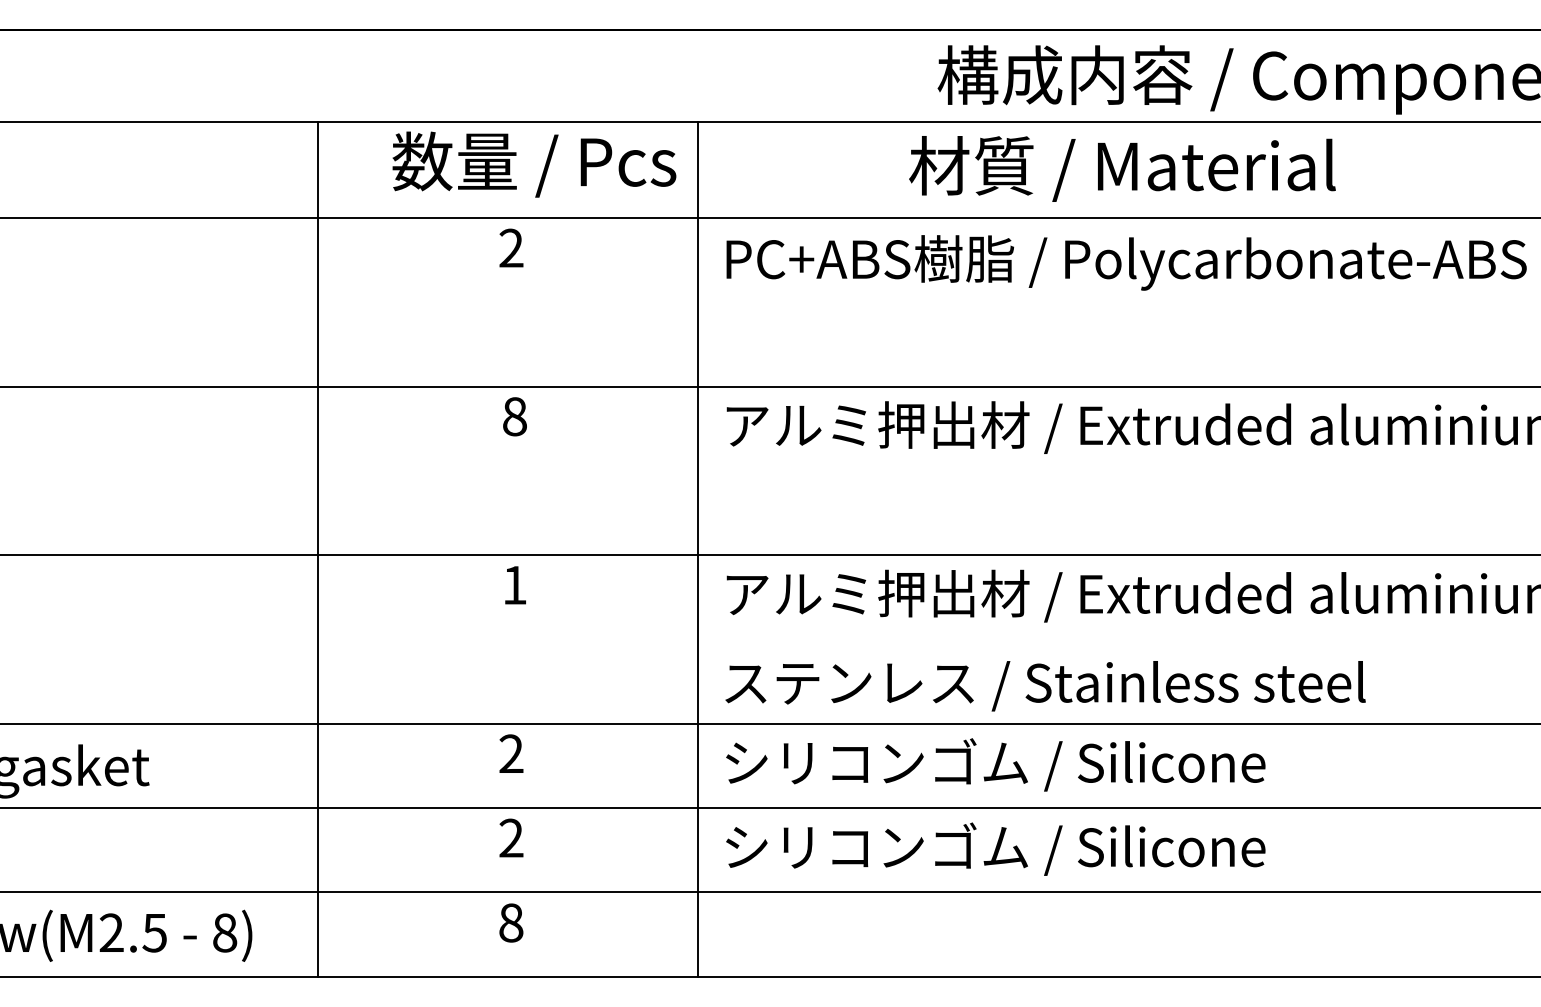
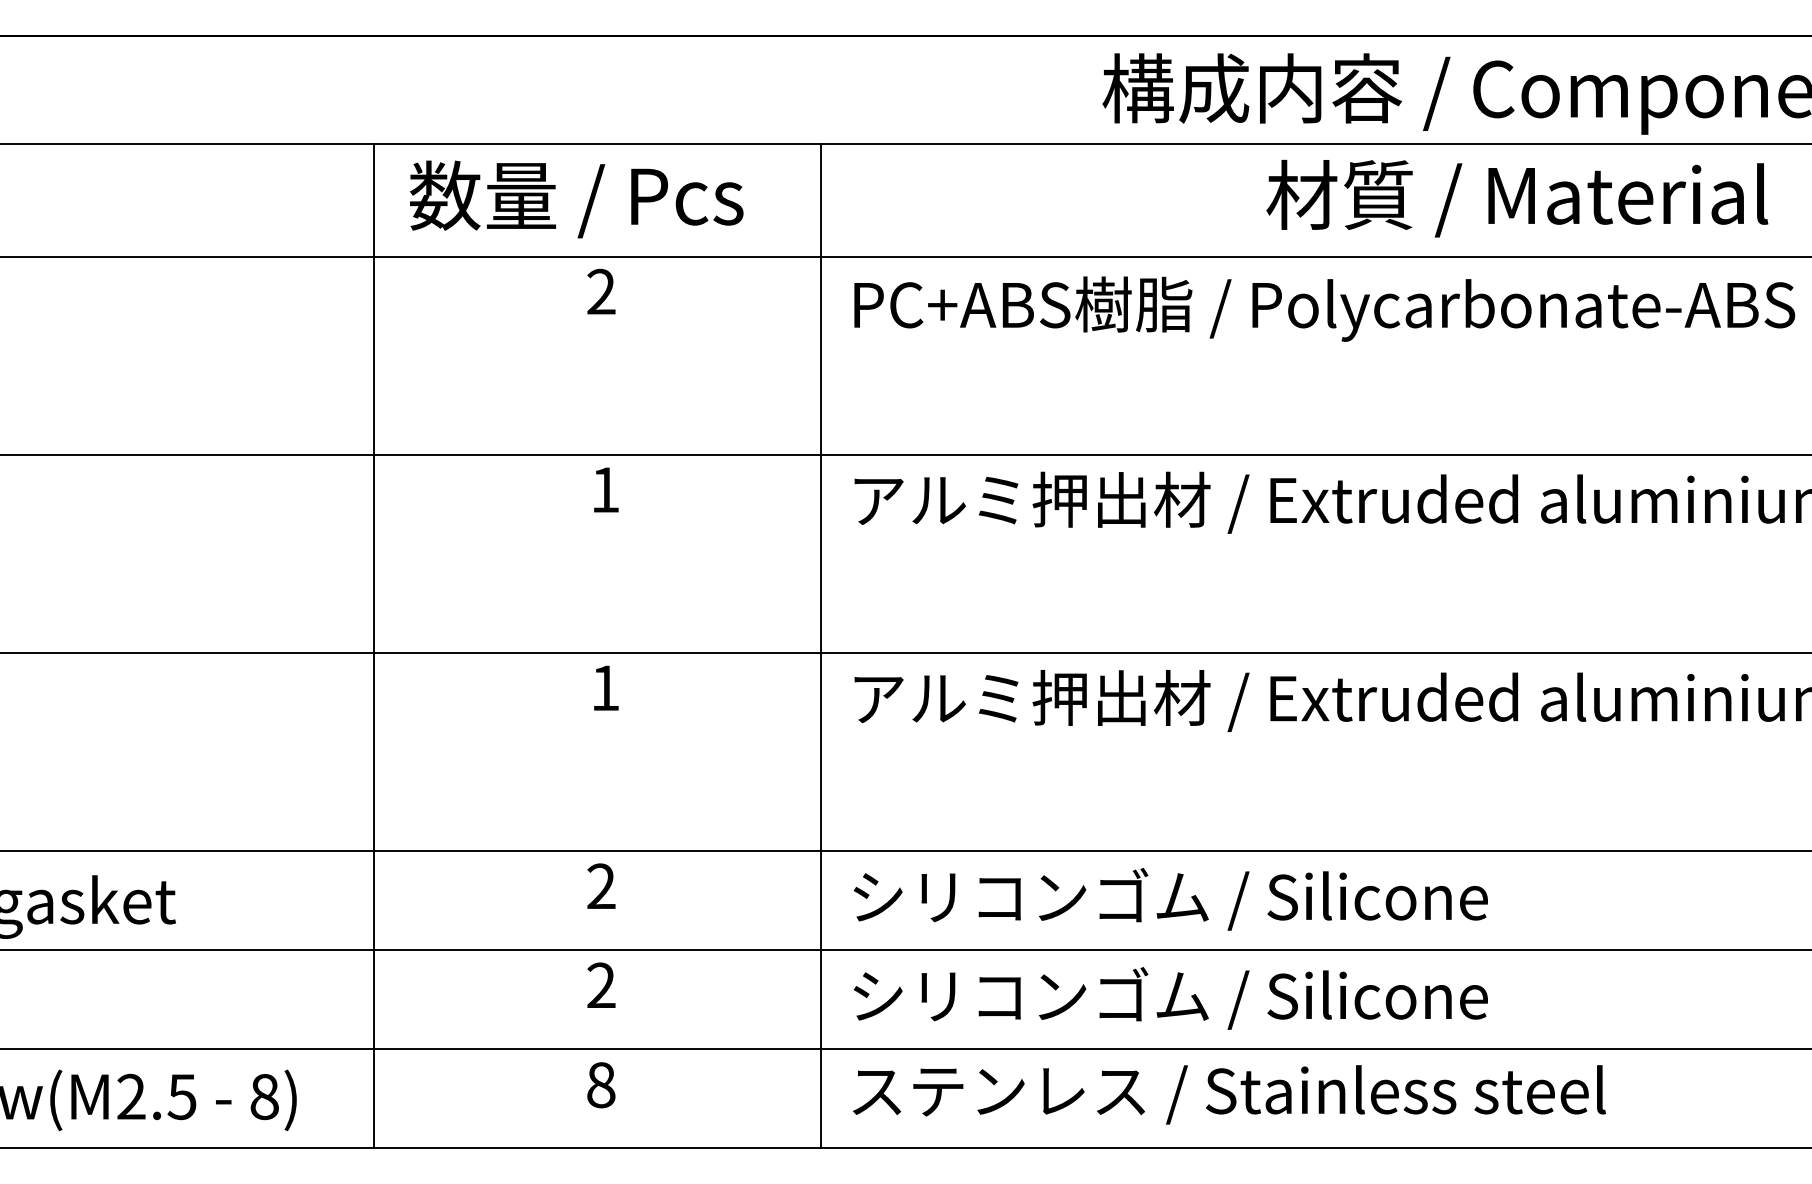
text: (534, 164) -> (576, 199), moved
text: (1122, 168) -> (1517, 198), moved
text: (514, 416) -> (605, 489), 8 -> 1
text: (1045, 686) -> (1229, 1095), moved

